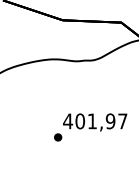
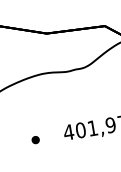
part: (58, 137) -> (36, 140), moved

